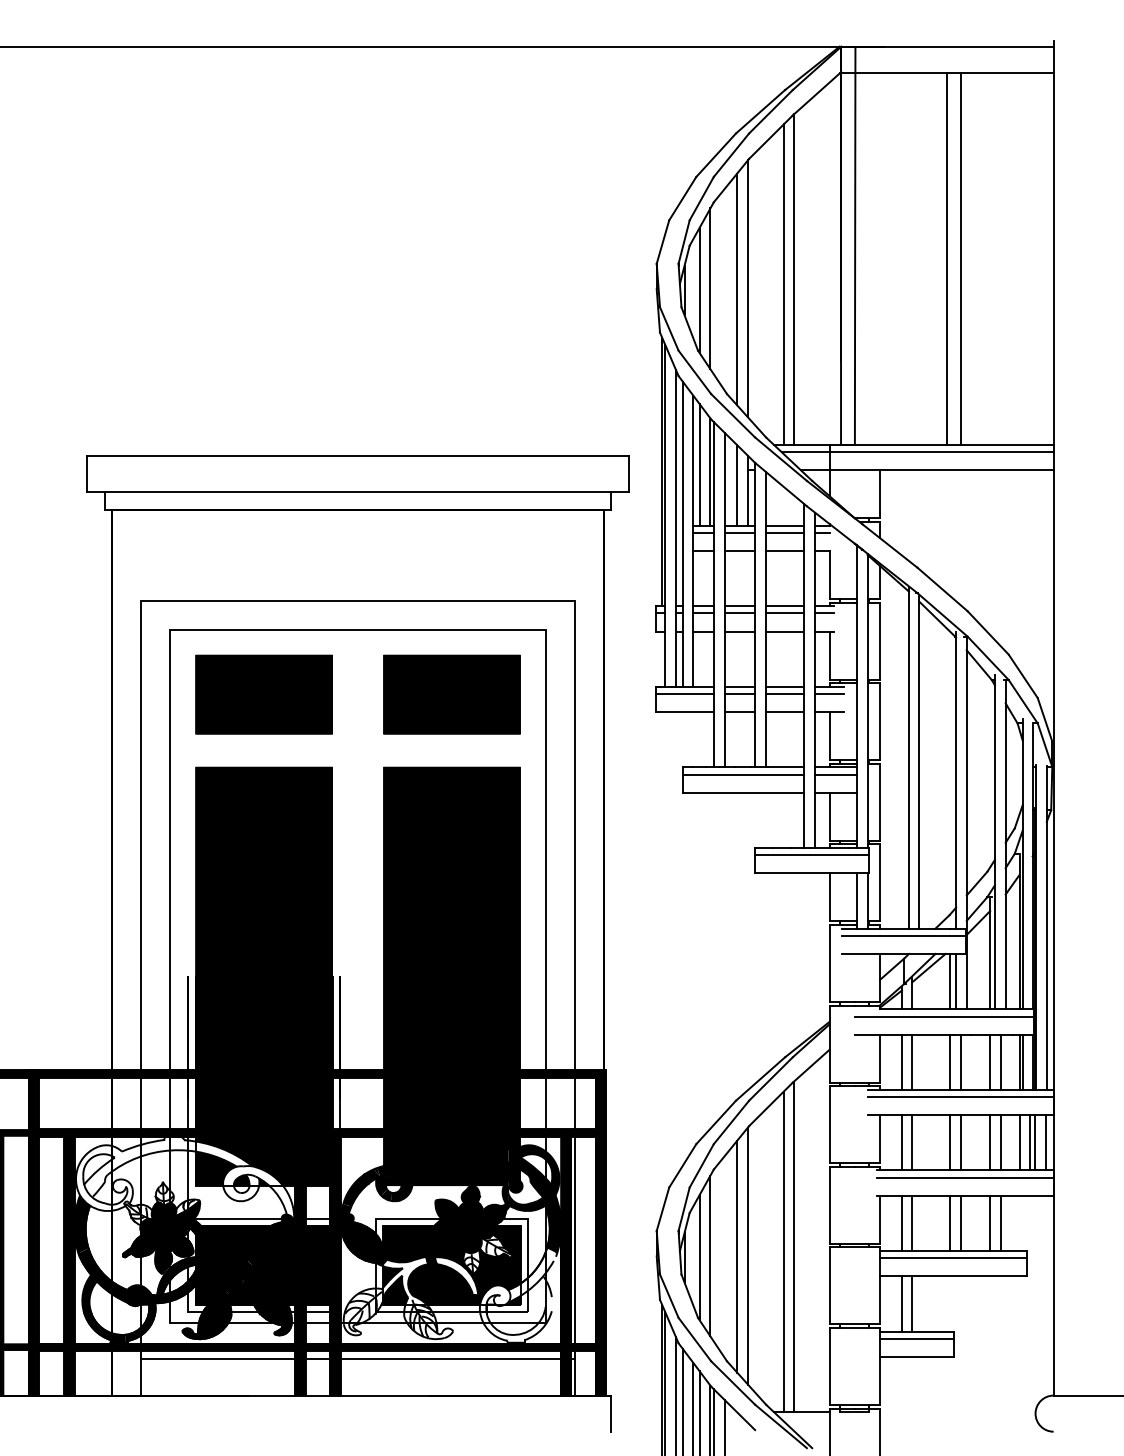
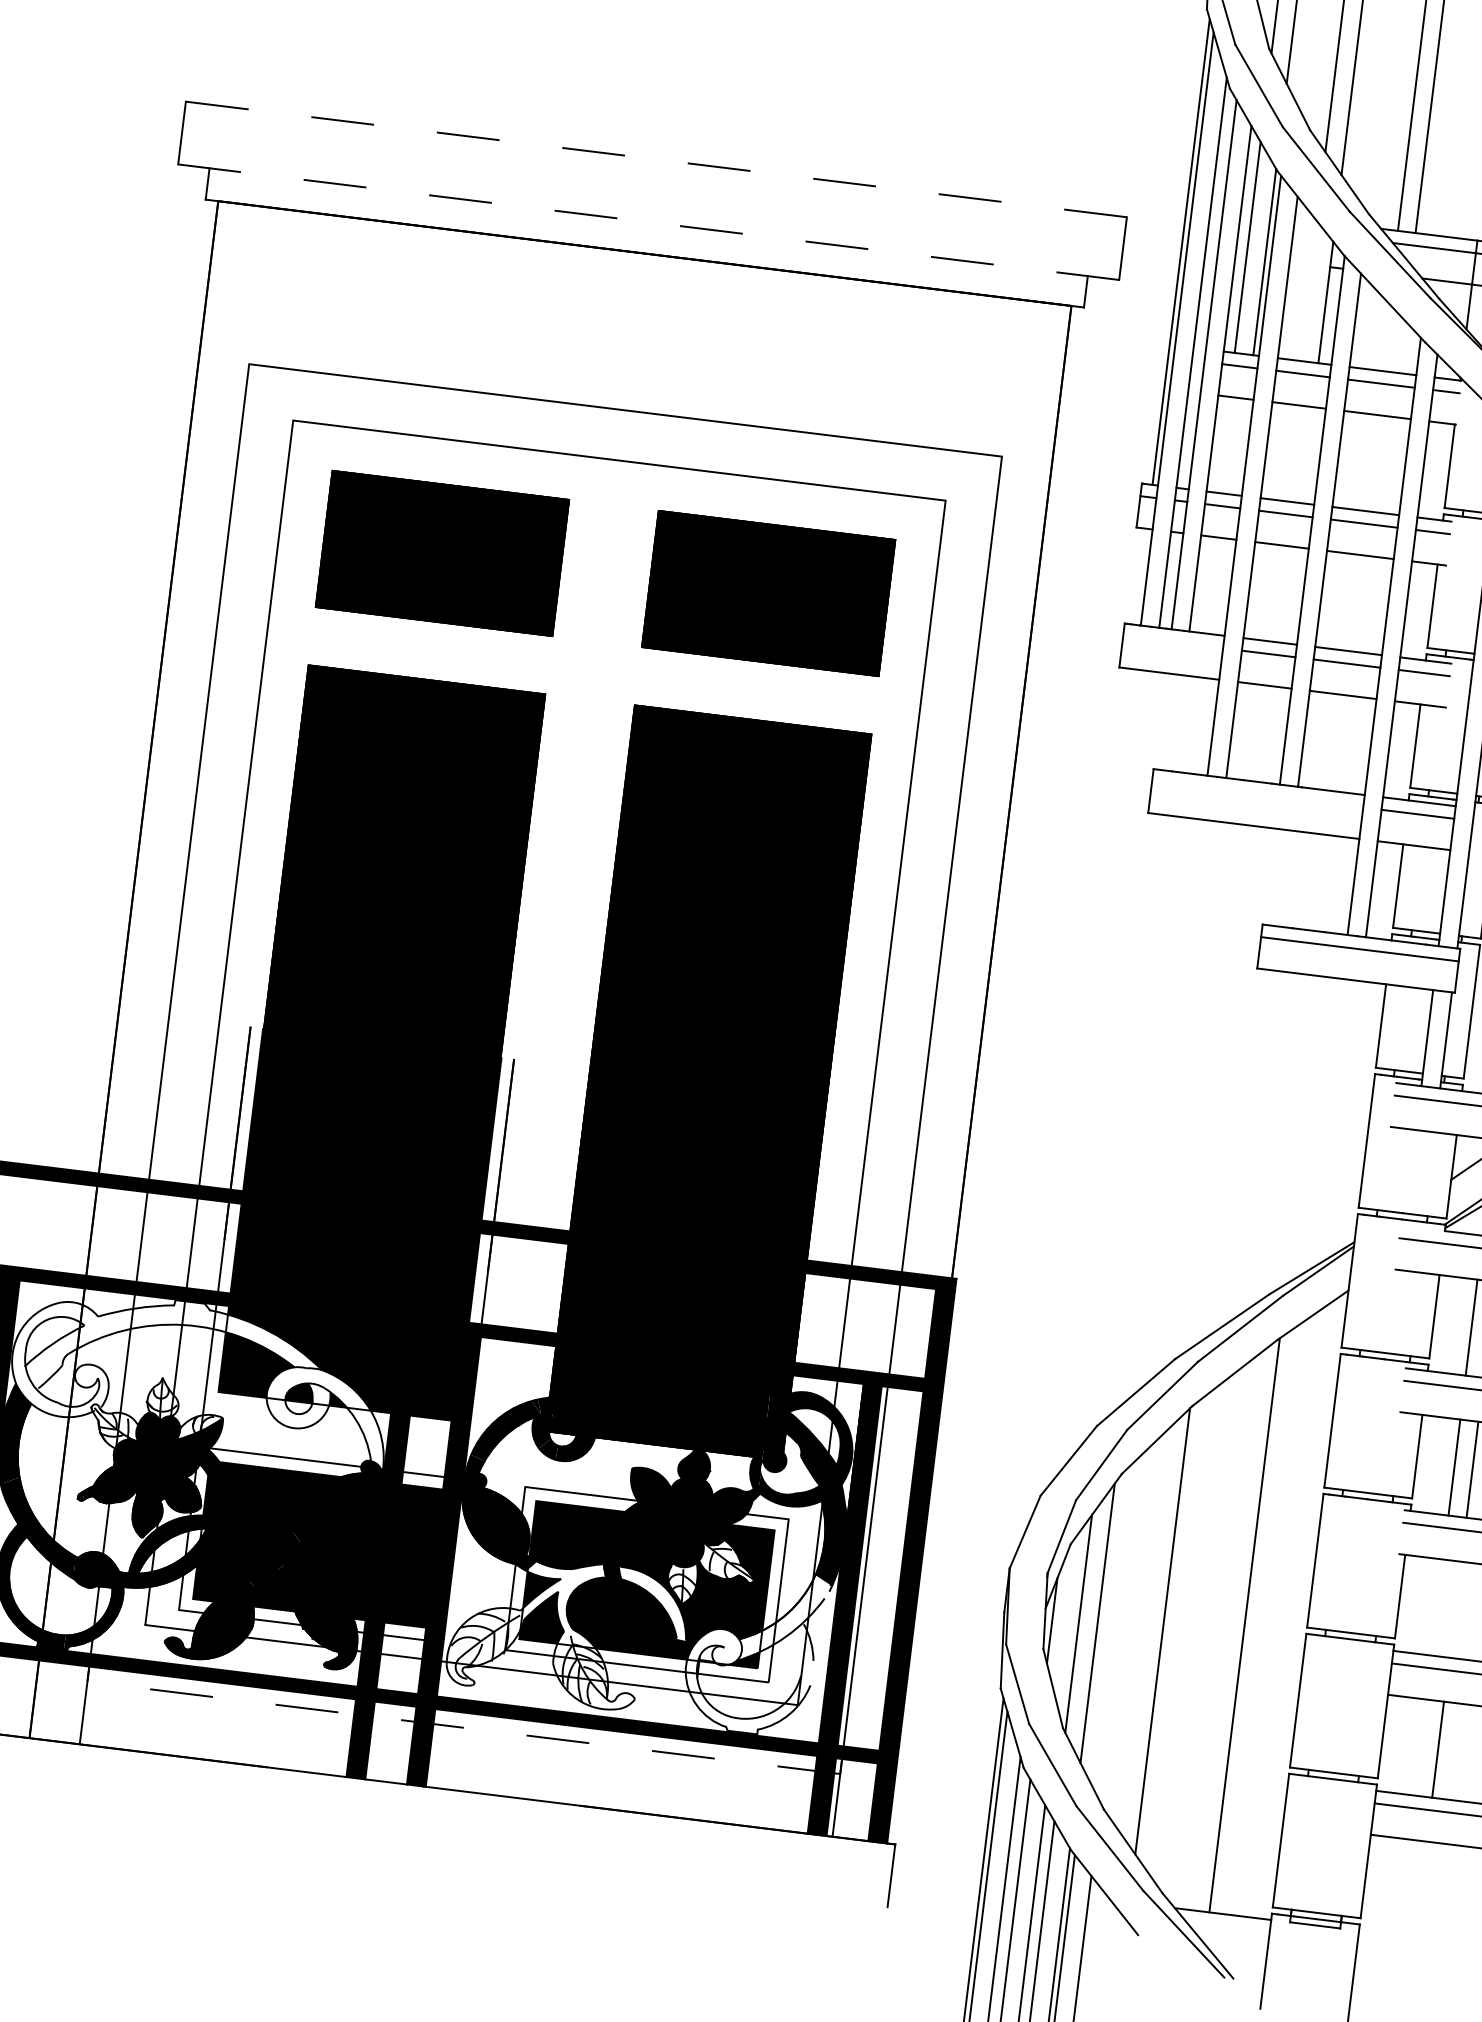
line: (358, 456) -> (657, 160), solid -> dashed
line: (737, 485) -> (1308, 291), removed
line: (358, 492) -> (649, 222), solid -> dashed
line: (684, 694) -> (1172, 642), removed
line: (743, 774) -> (1257, 794), removed
line: (902, 1223) -> (1438, 1607), removed
line: (912, 1223) -> (1455, 1609), removed
line: (783, 1251) -> (1225, 1631), removed
line: (737, 1256) -> (1144, 1629), removed
line: (902, 1303) -> (1420, 1746), removed
line: (358, 1359) -> (464, 1727), solid -> dashed

